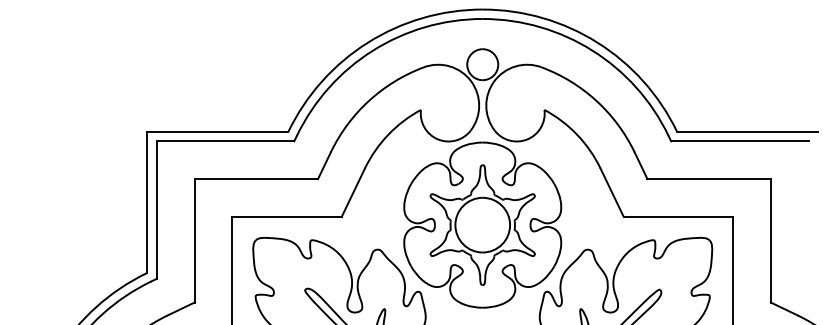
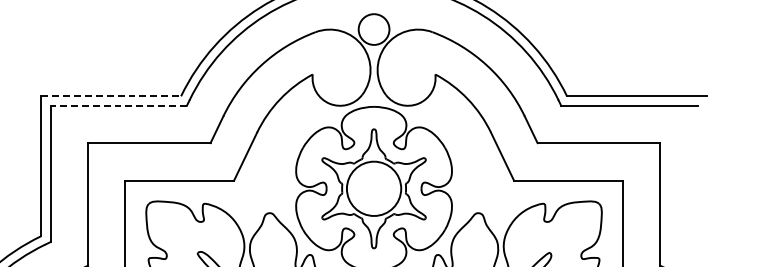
line: (218, 131) -> (111, 95), solid -> dashed
line: (225, 141) -> (118, 105), solid -> dashed

